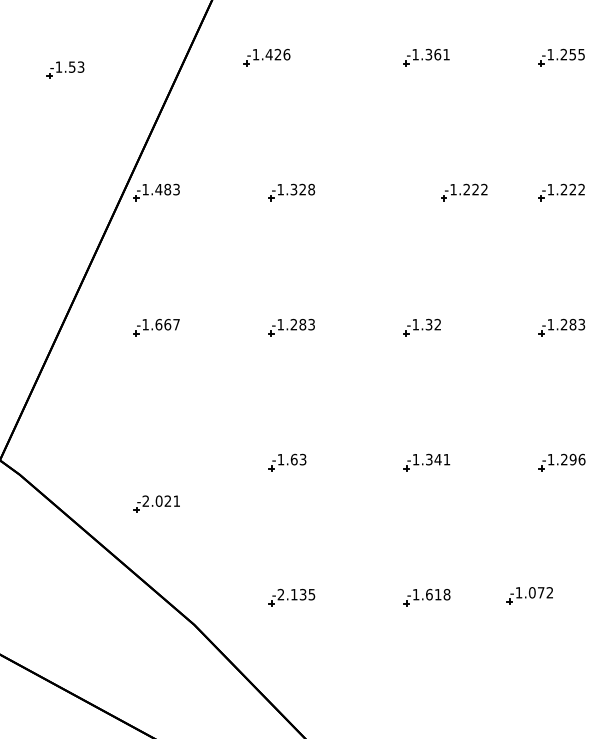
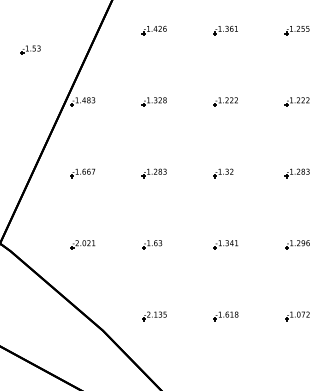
part: (265, 57) -> (153, 30), moved
part: (65, 69) -> (30, 49), moved
part: (463, 191) -> (225, 101), moved
part: (155, 503) -> (82, 244), moved
part: (529, 596) -> (297, 316), moved

